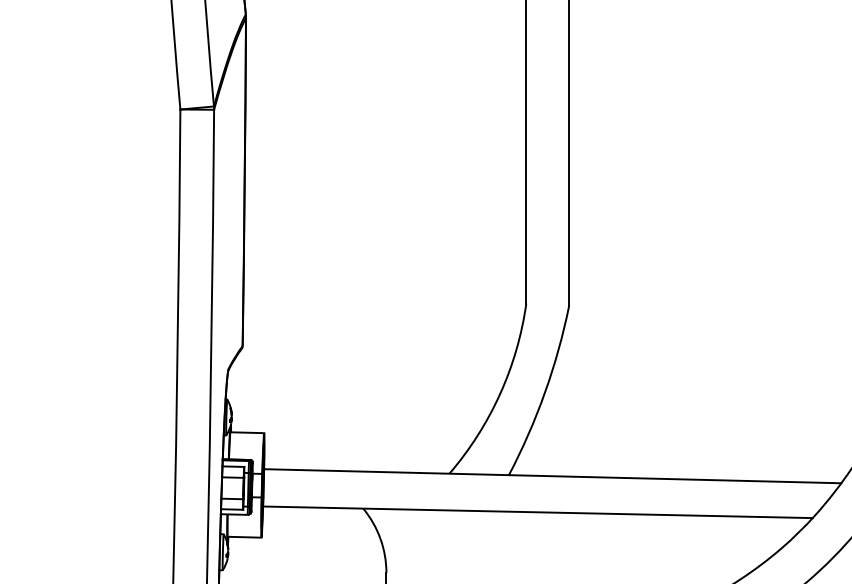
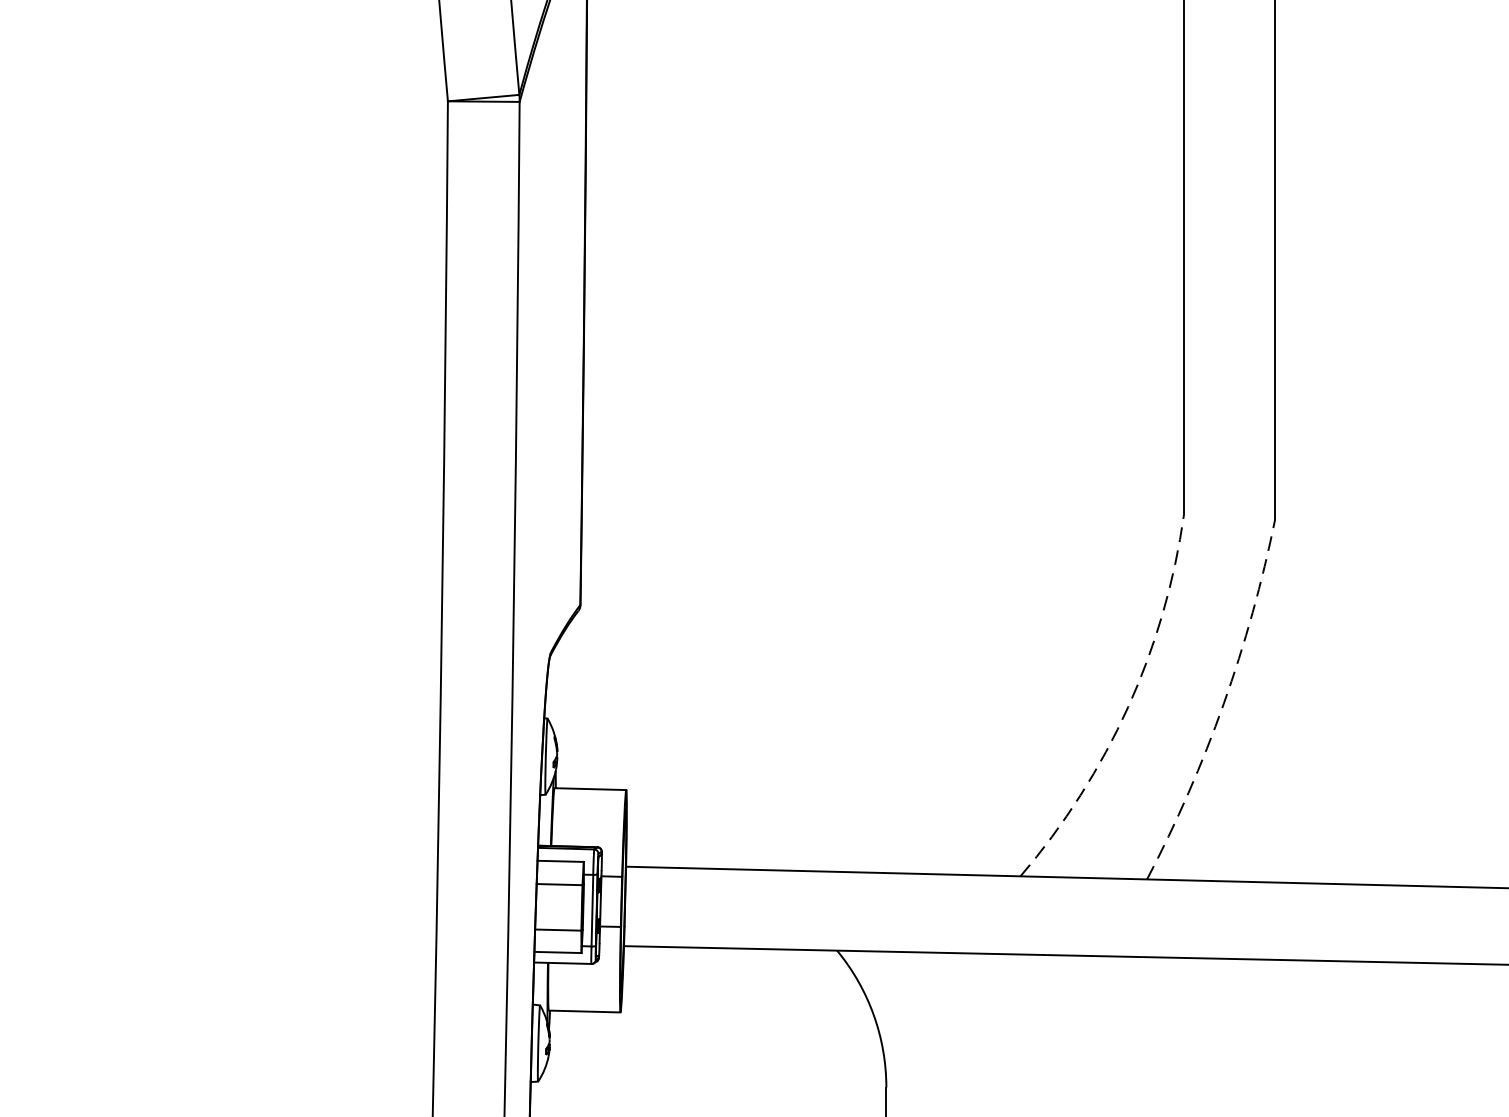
arc: (544, 392) -> (1222, 703), solid -> dashed
arc: (500, 394) -> (1129, 707), solid -> dashed

